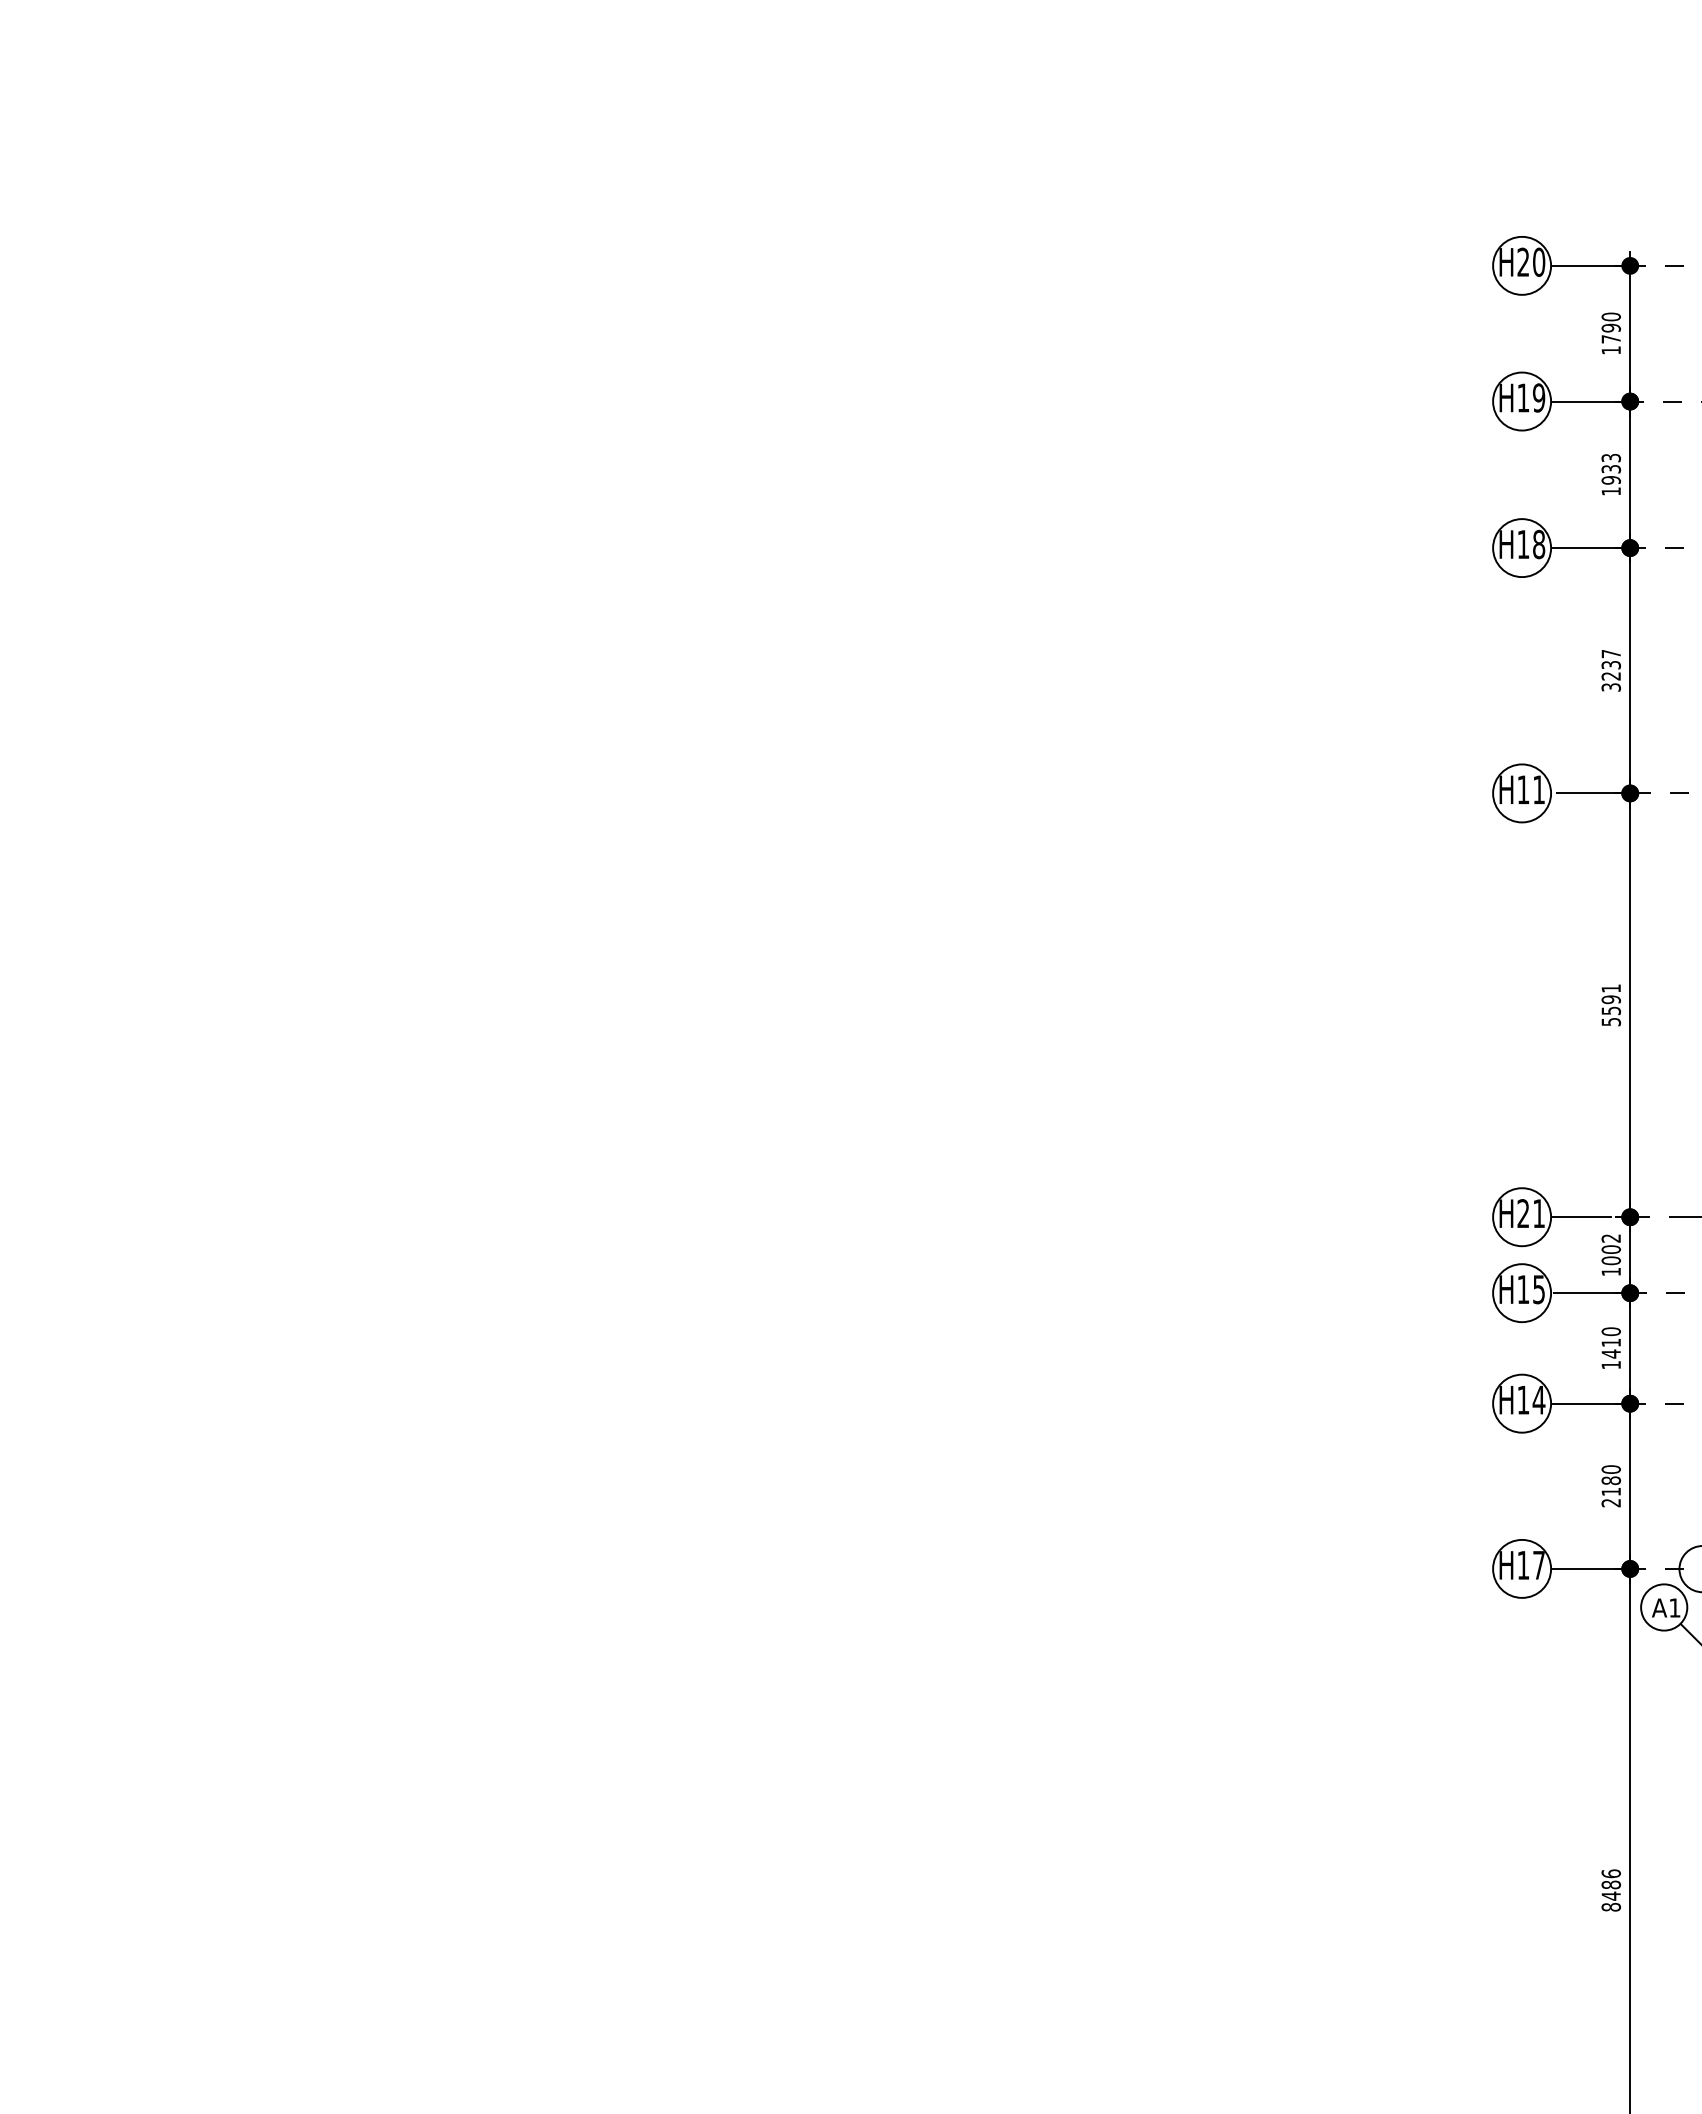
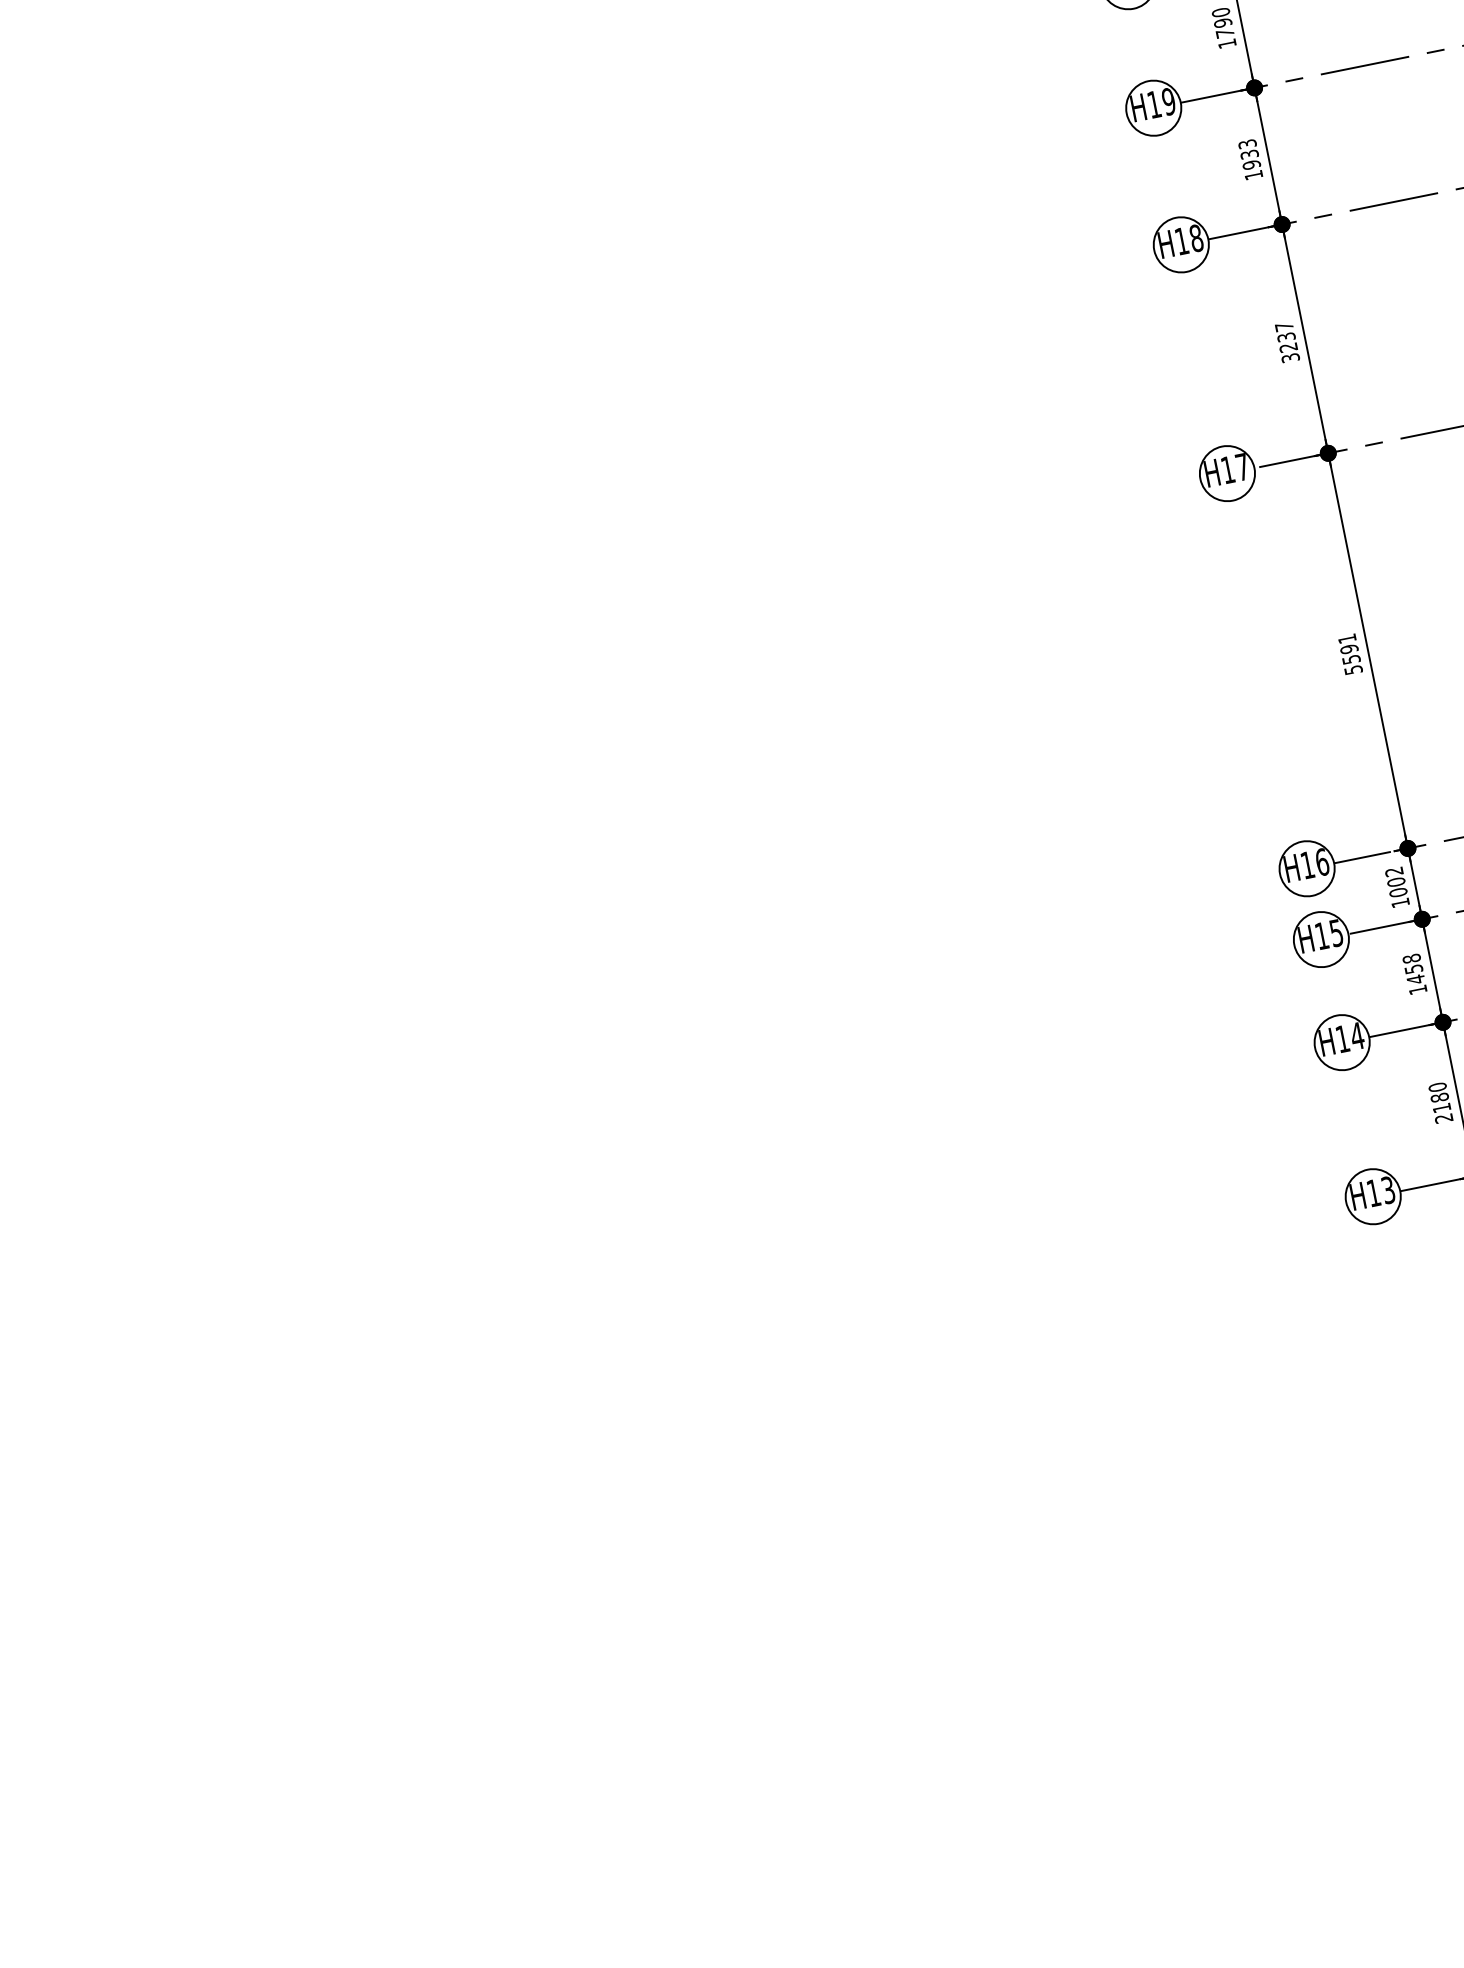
text: (1538, 789) -> (1241, 466), H11 -> H17
text: (1531, 1213) -> (1315, 863), H21 -> H16
text: (1611, 1337) -> (1413, 964), 1410 -> 1458
text: (1538, 1564) -> (1387, 1189), H17 -> H13

